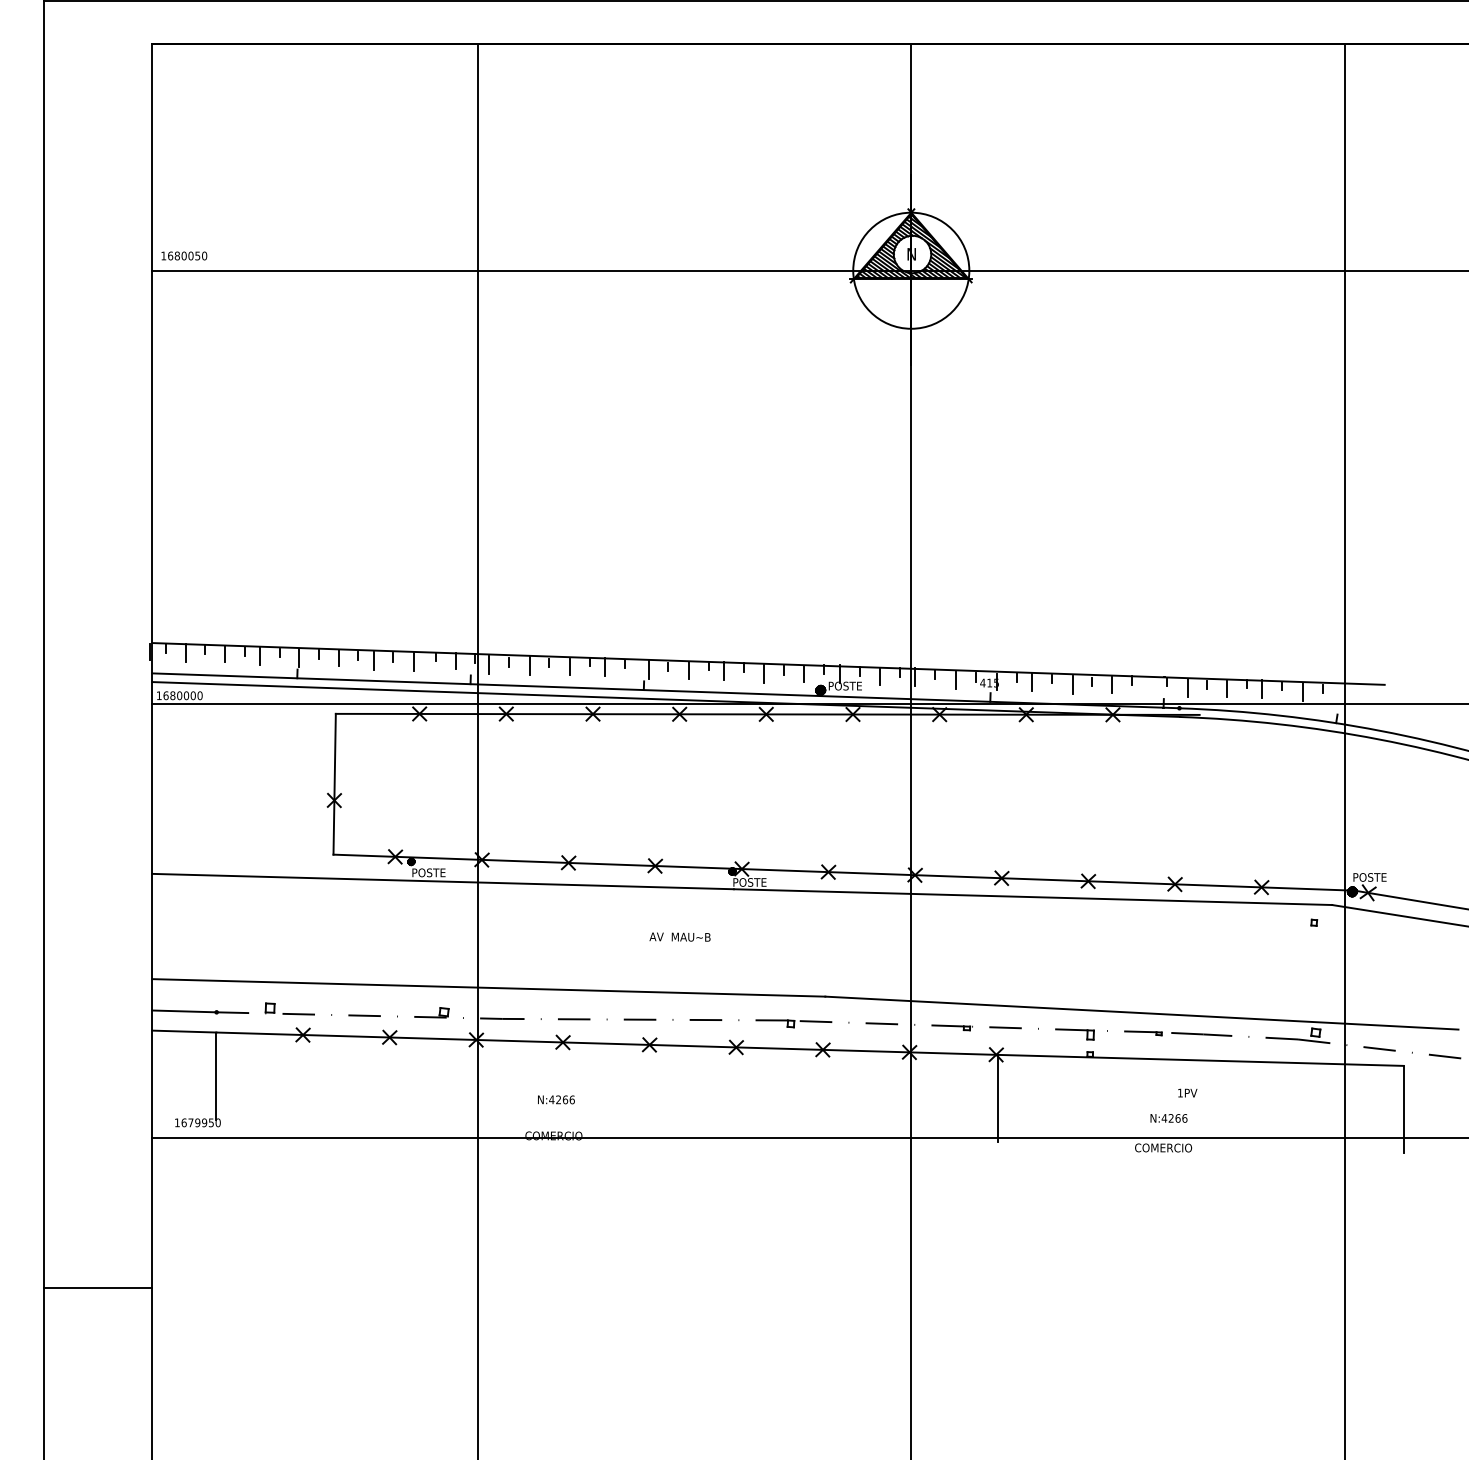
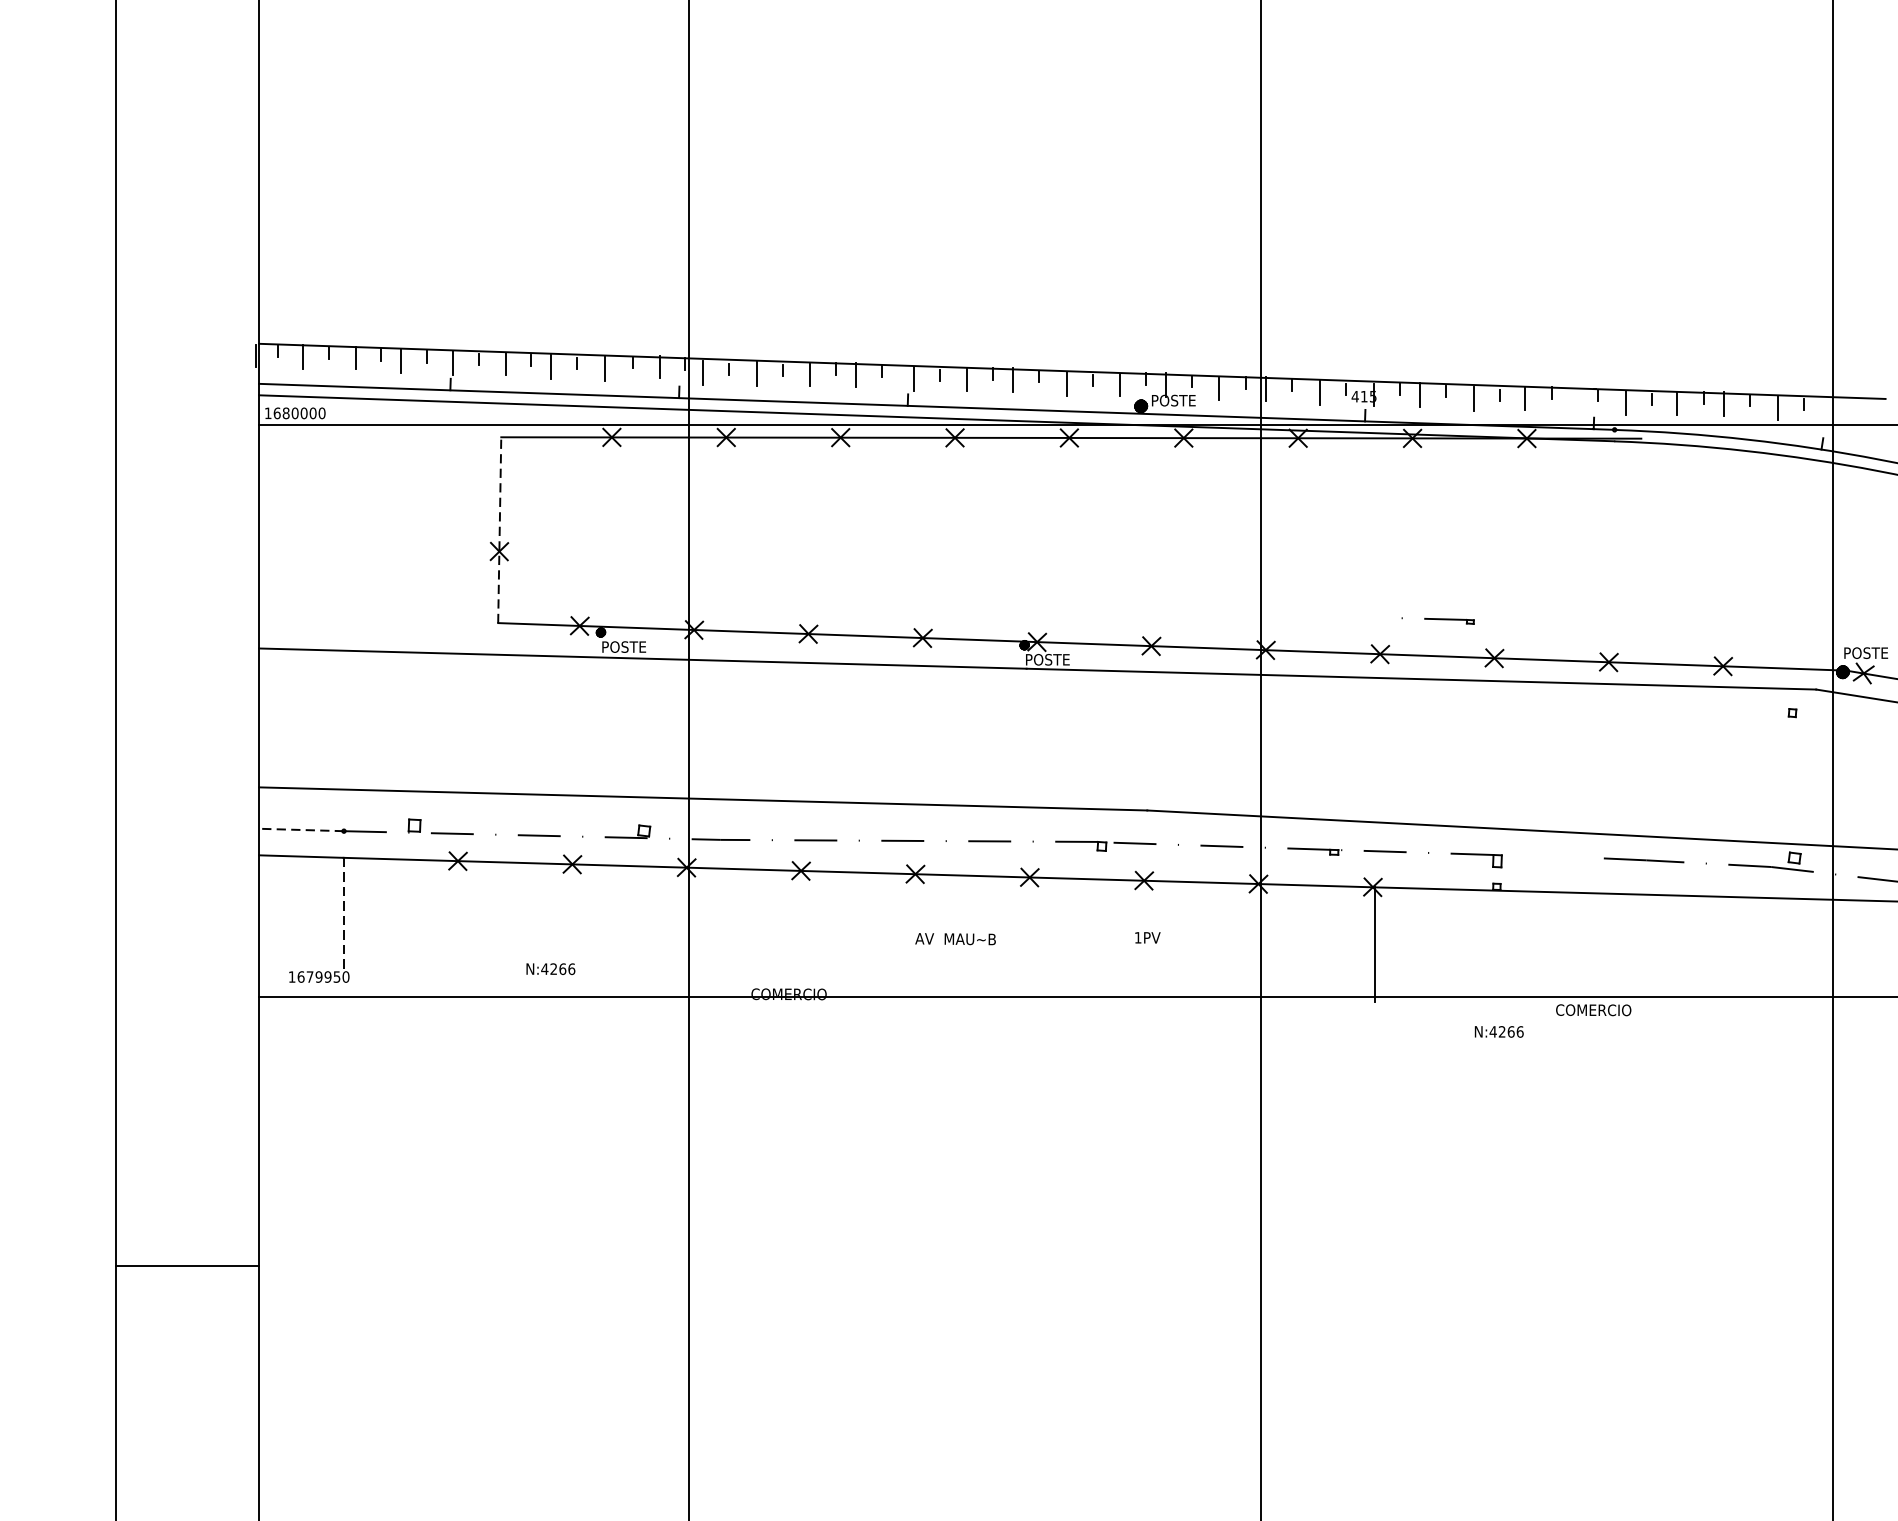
line: (334, 783) -> (499, 529), solid -> dashed
text: (679, 936) -> (954, 938), moved
line: (184, 1011) -> (301, 830), solid -> dashed
part: (1134, 1033) -> (1437, 621), moved
line: (216, 1076) -> (343, 915), solid -> dashed
text: (1187, 1092) -> (1147, 936), moved
text: (556, 1099) -> (550, 968), moved
text: (1168, 1118) -> (1498, 1032), moved
line: (98, 1287) -> (188, 1265), moved

